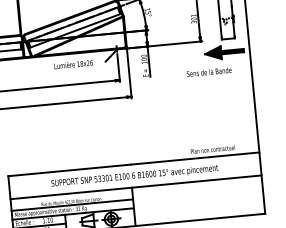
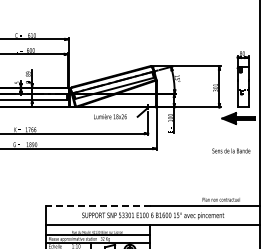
text: (209, 71) -> (231, 150), moved
line: (69, 170) -> (98, 205), solid -> dashed

